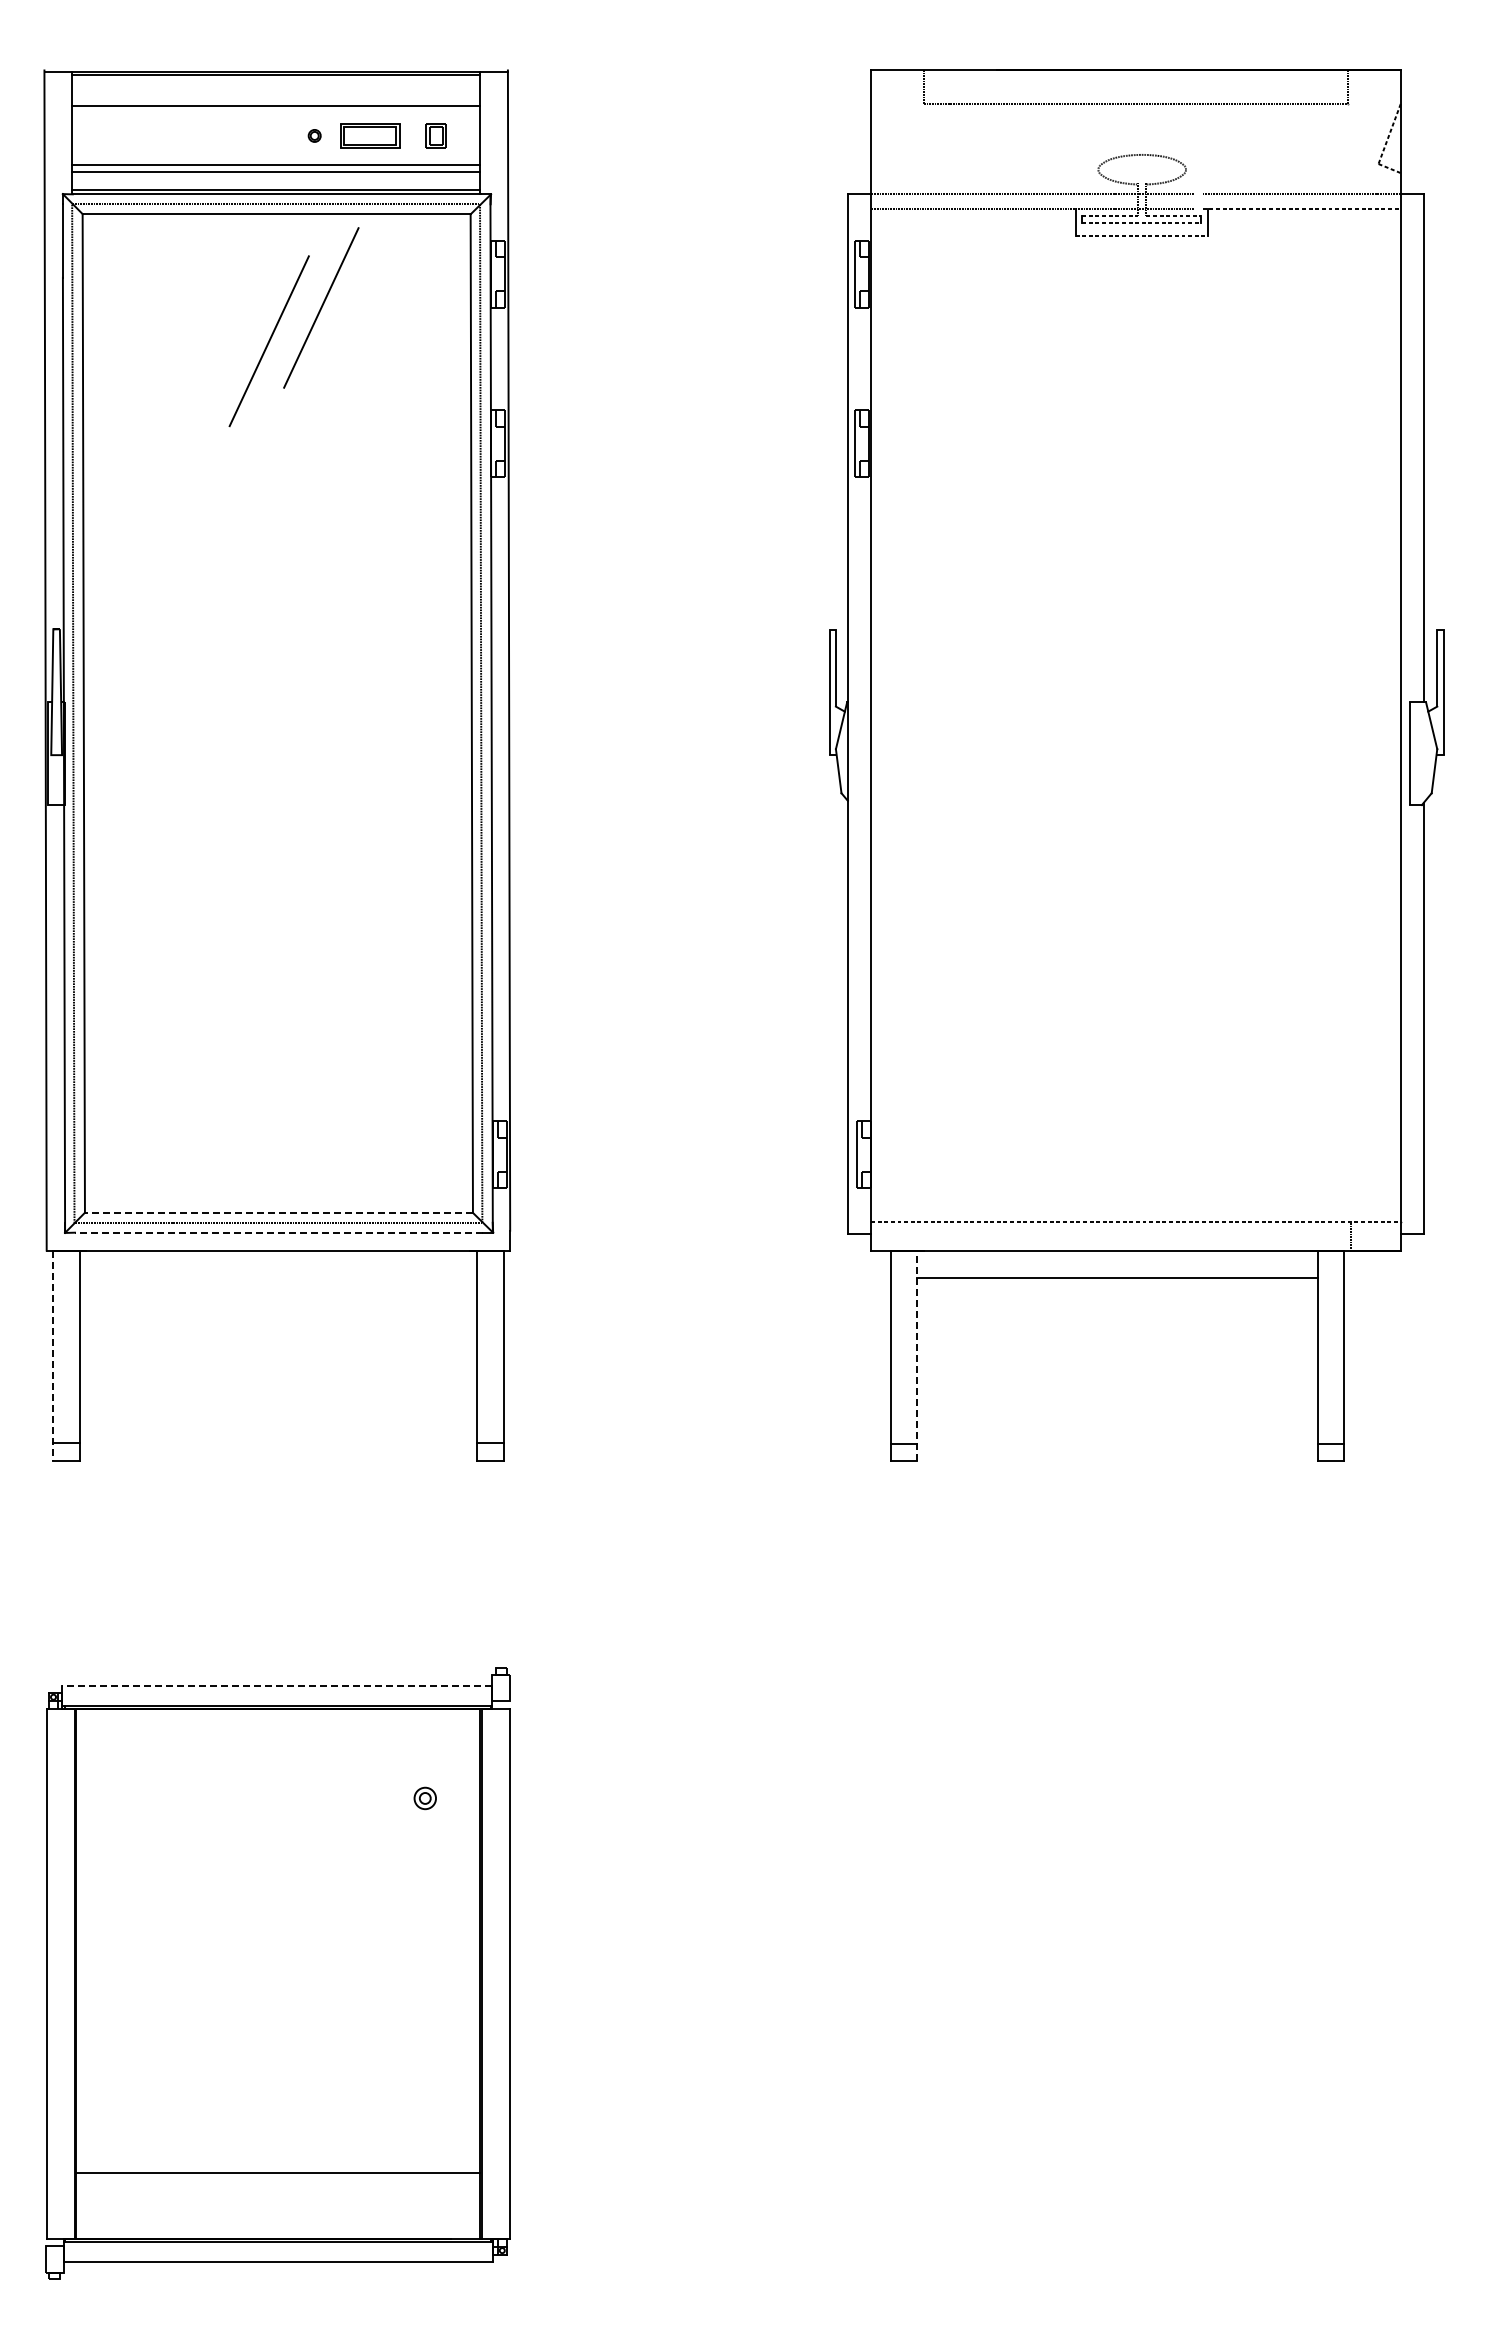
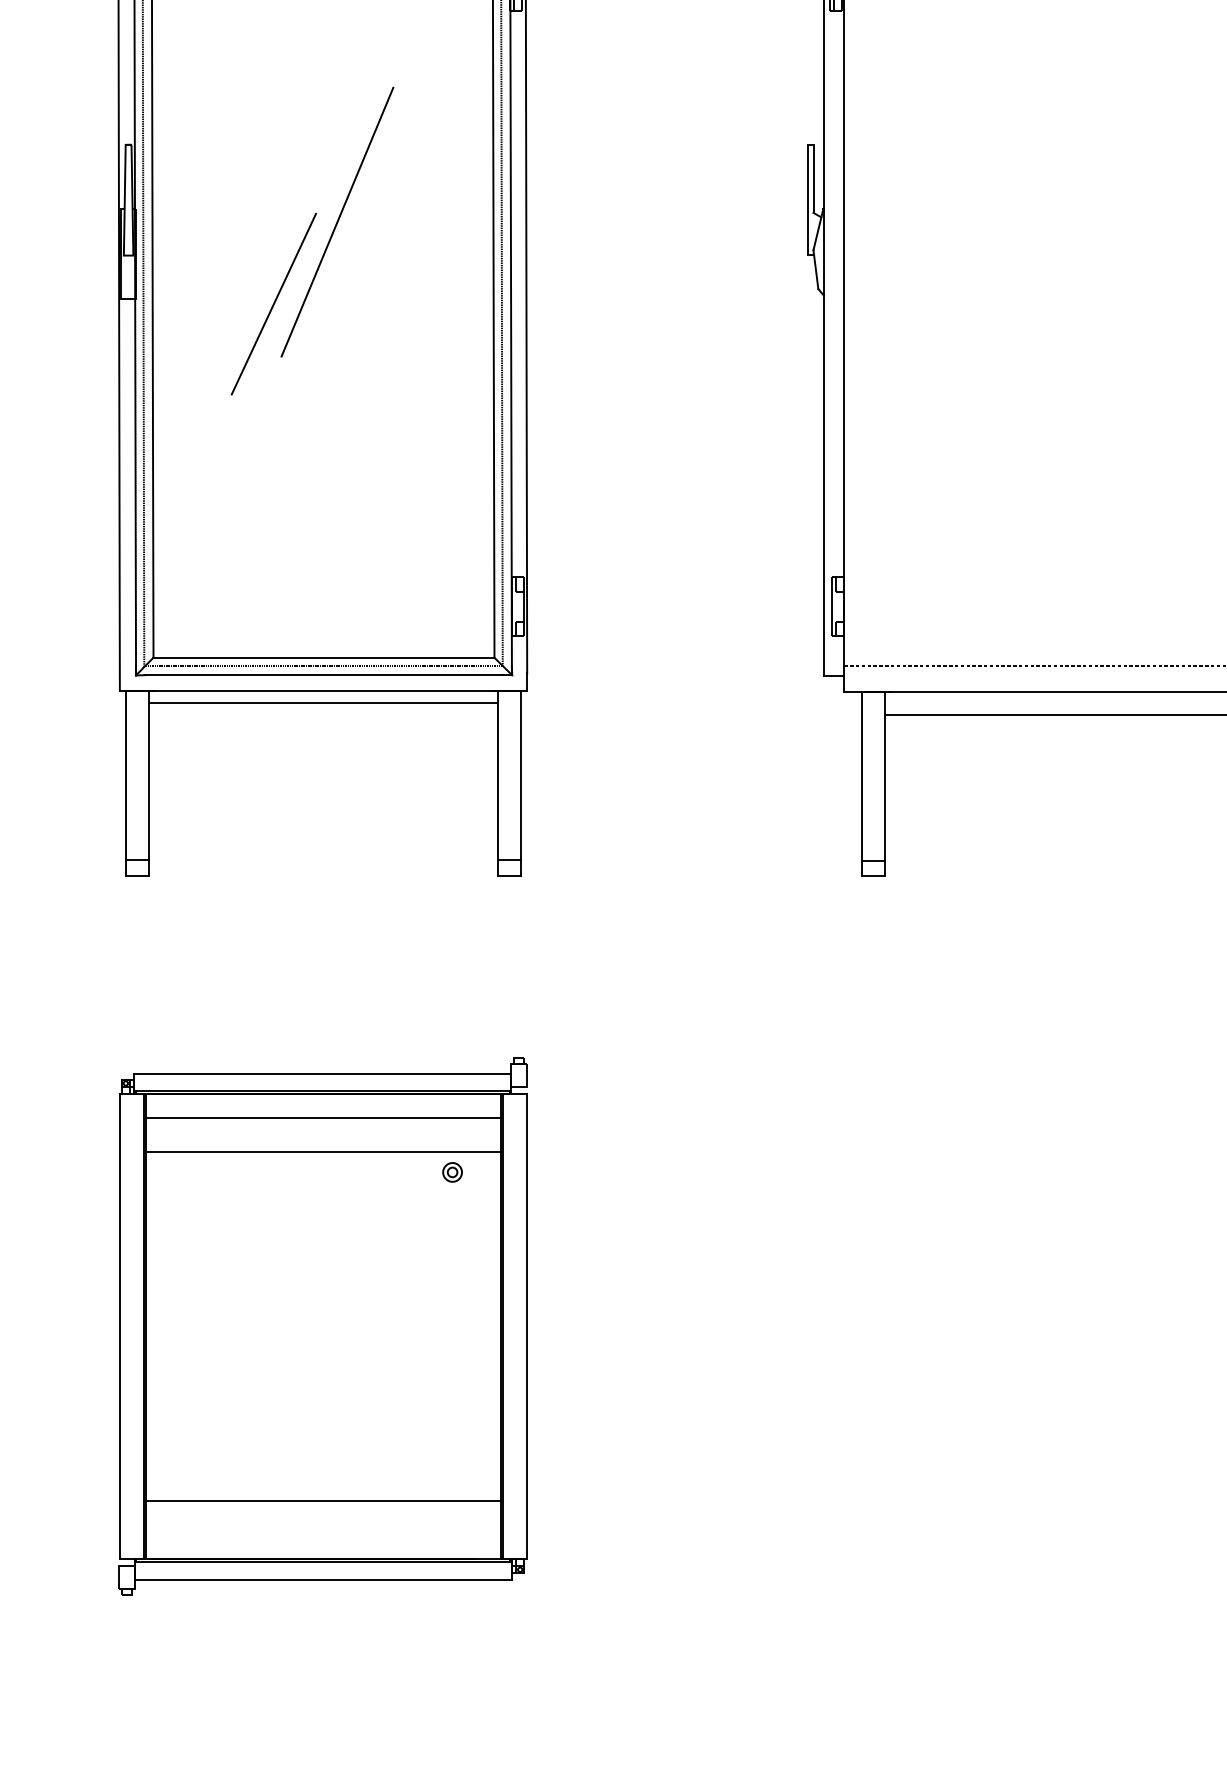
line: (293, 717) -> (336, 222), added
line: (221, 810) -> (273, 304), added
line: (278, 1212) -> (323, 657), dashed -> solid
line: (278, 1232) -> (323, 675), dashed -> solid
line: (278, 1263) -> (323, 702), added
line: (53, 1356) -> (125, 784), dashed -> solid
line: (917, 1356) -> (885, 784), dashed -> solid
line: (277, 1685) -> (322, 1073), dashed -> solid
line: (278, 1736) -> (323, 1117), added
line: (278, 1775) -> (323, 1152), added

